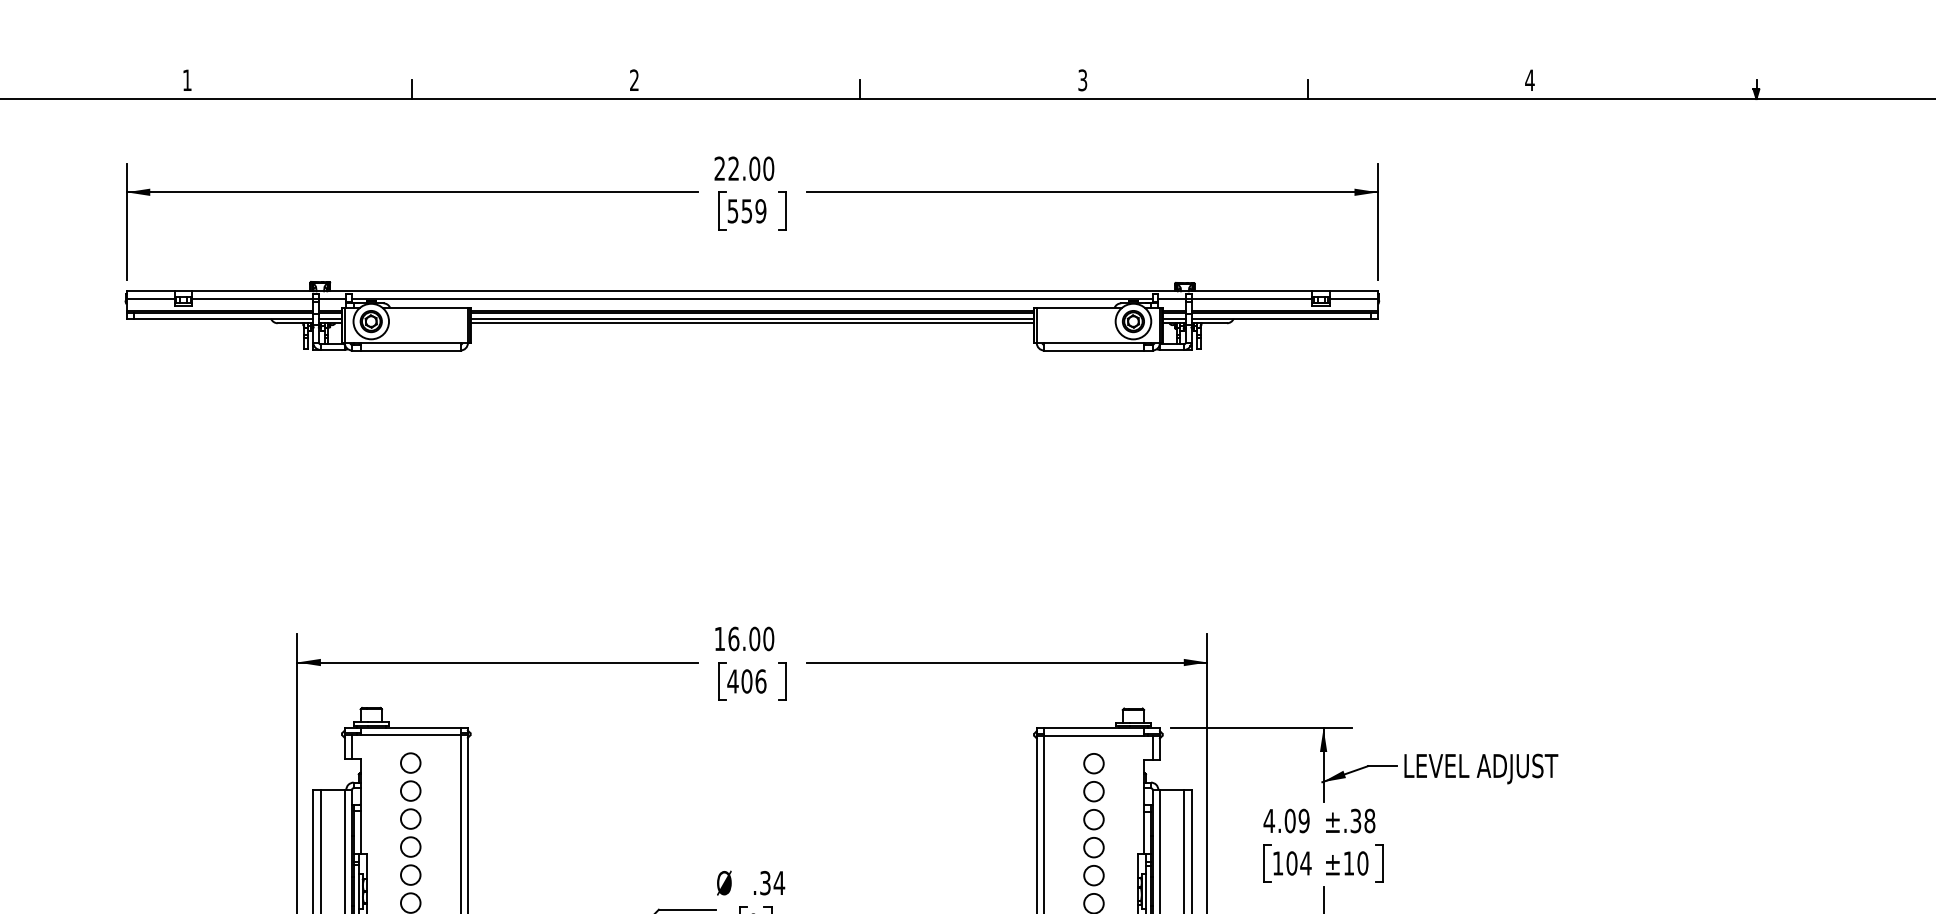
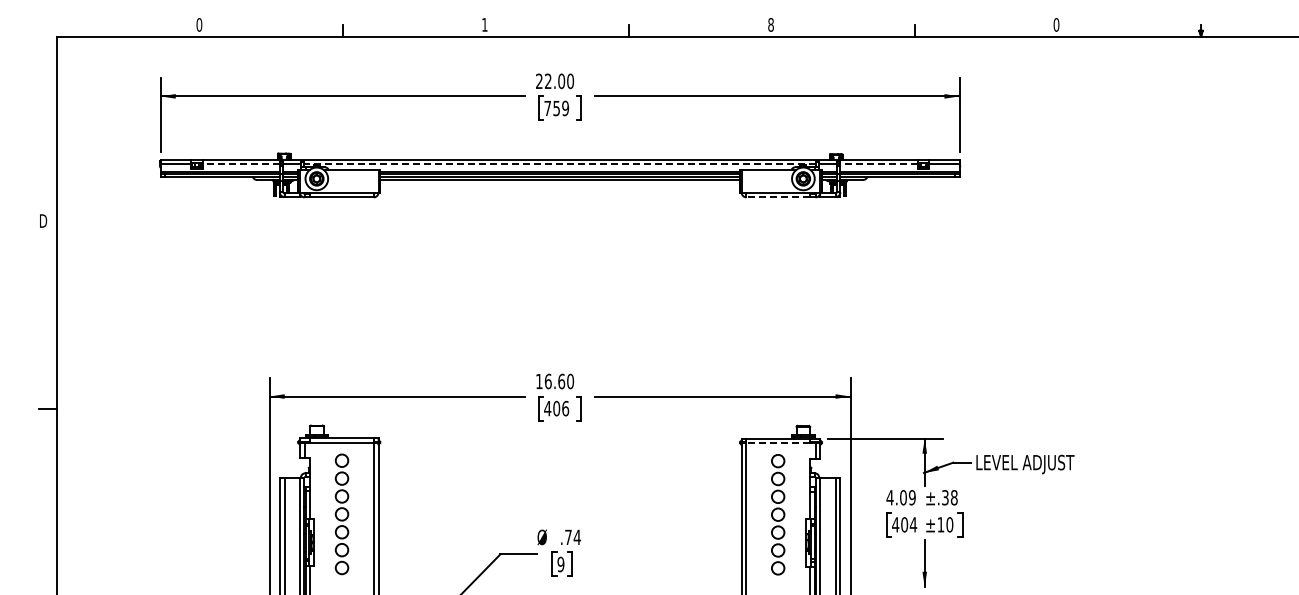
text: (187, 79) -> (199, 24), 1 -> 0
text: (633, 79) -> (484, 24), 2 -> 1
text: (1081, 79) -> (770, 24), 3 -> 8
text: (1529, 79) -> (1056, 24), 4 -> 0
text: (732, 211) -> (547, 108), 559 -> 759
line: (253, 299) -> (241, 164), solid -> dashed
line: (752, 299) -> (560, 164), solid -> dashed
line: (1252, 299) -> (879, 164), solid -> dashed
line: (1094, 350) -> (778, 197), solid -> dashed
text: (754, 637) -> (561, 380), 16.00 -> 16.60
line: (1094, 736) -> (778, 443), solid -> dashed
text: (1277, 862) -> (895, 524), 104 -> 404
text: (765, 883) -> (568, 537), .34 -> .74

